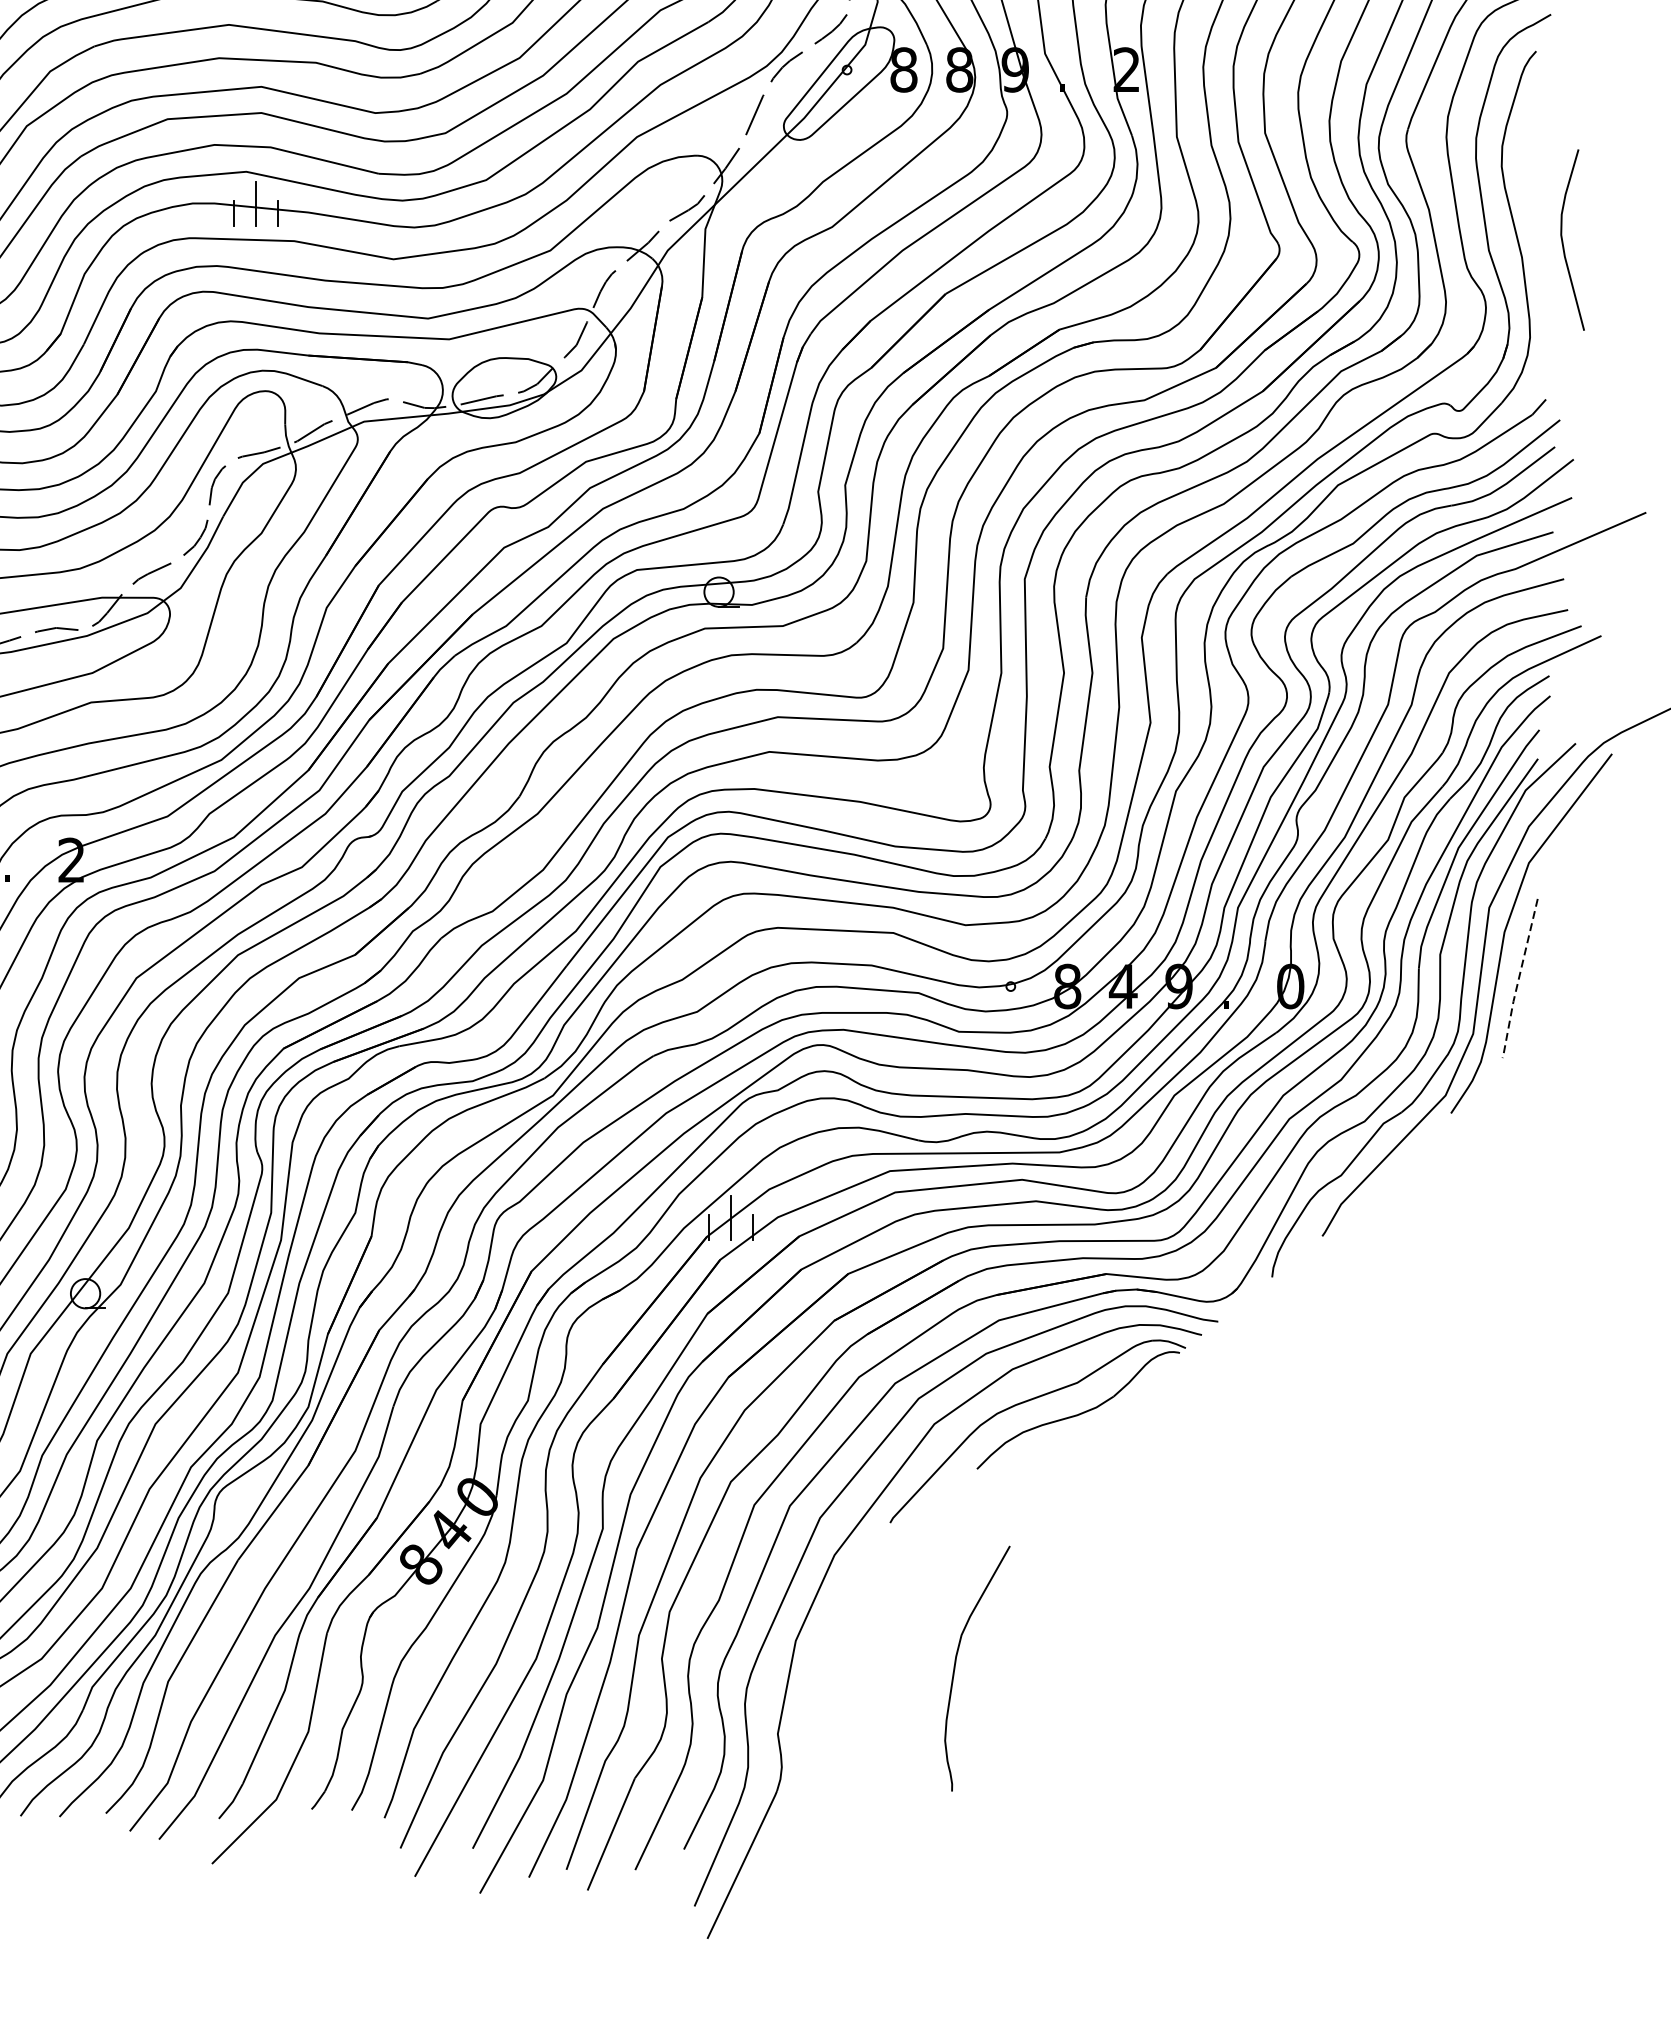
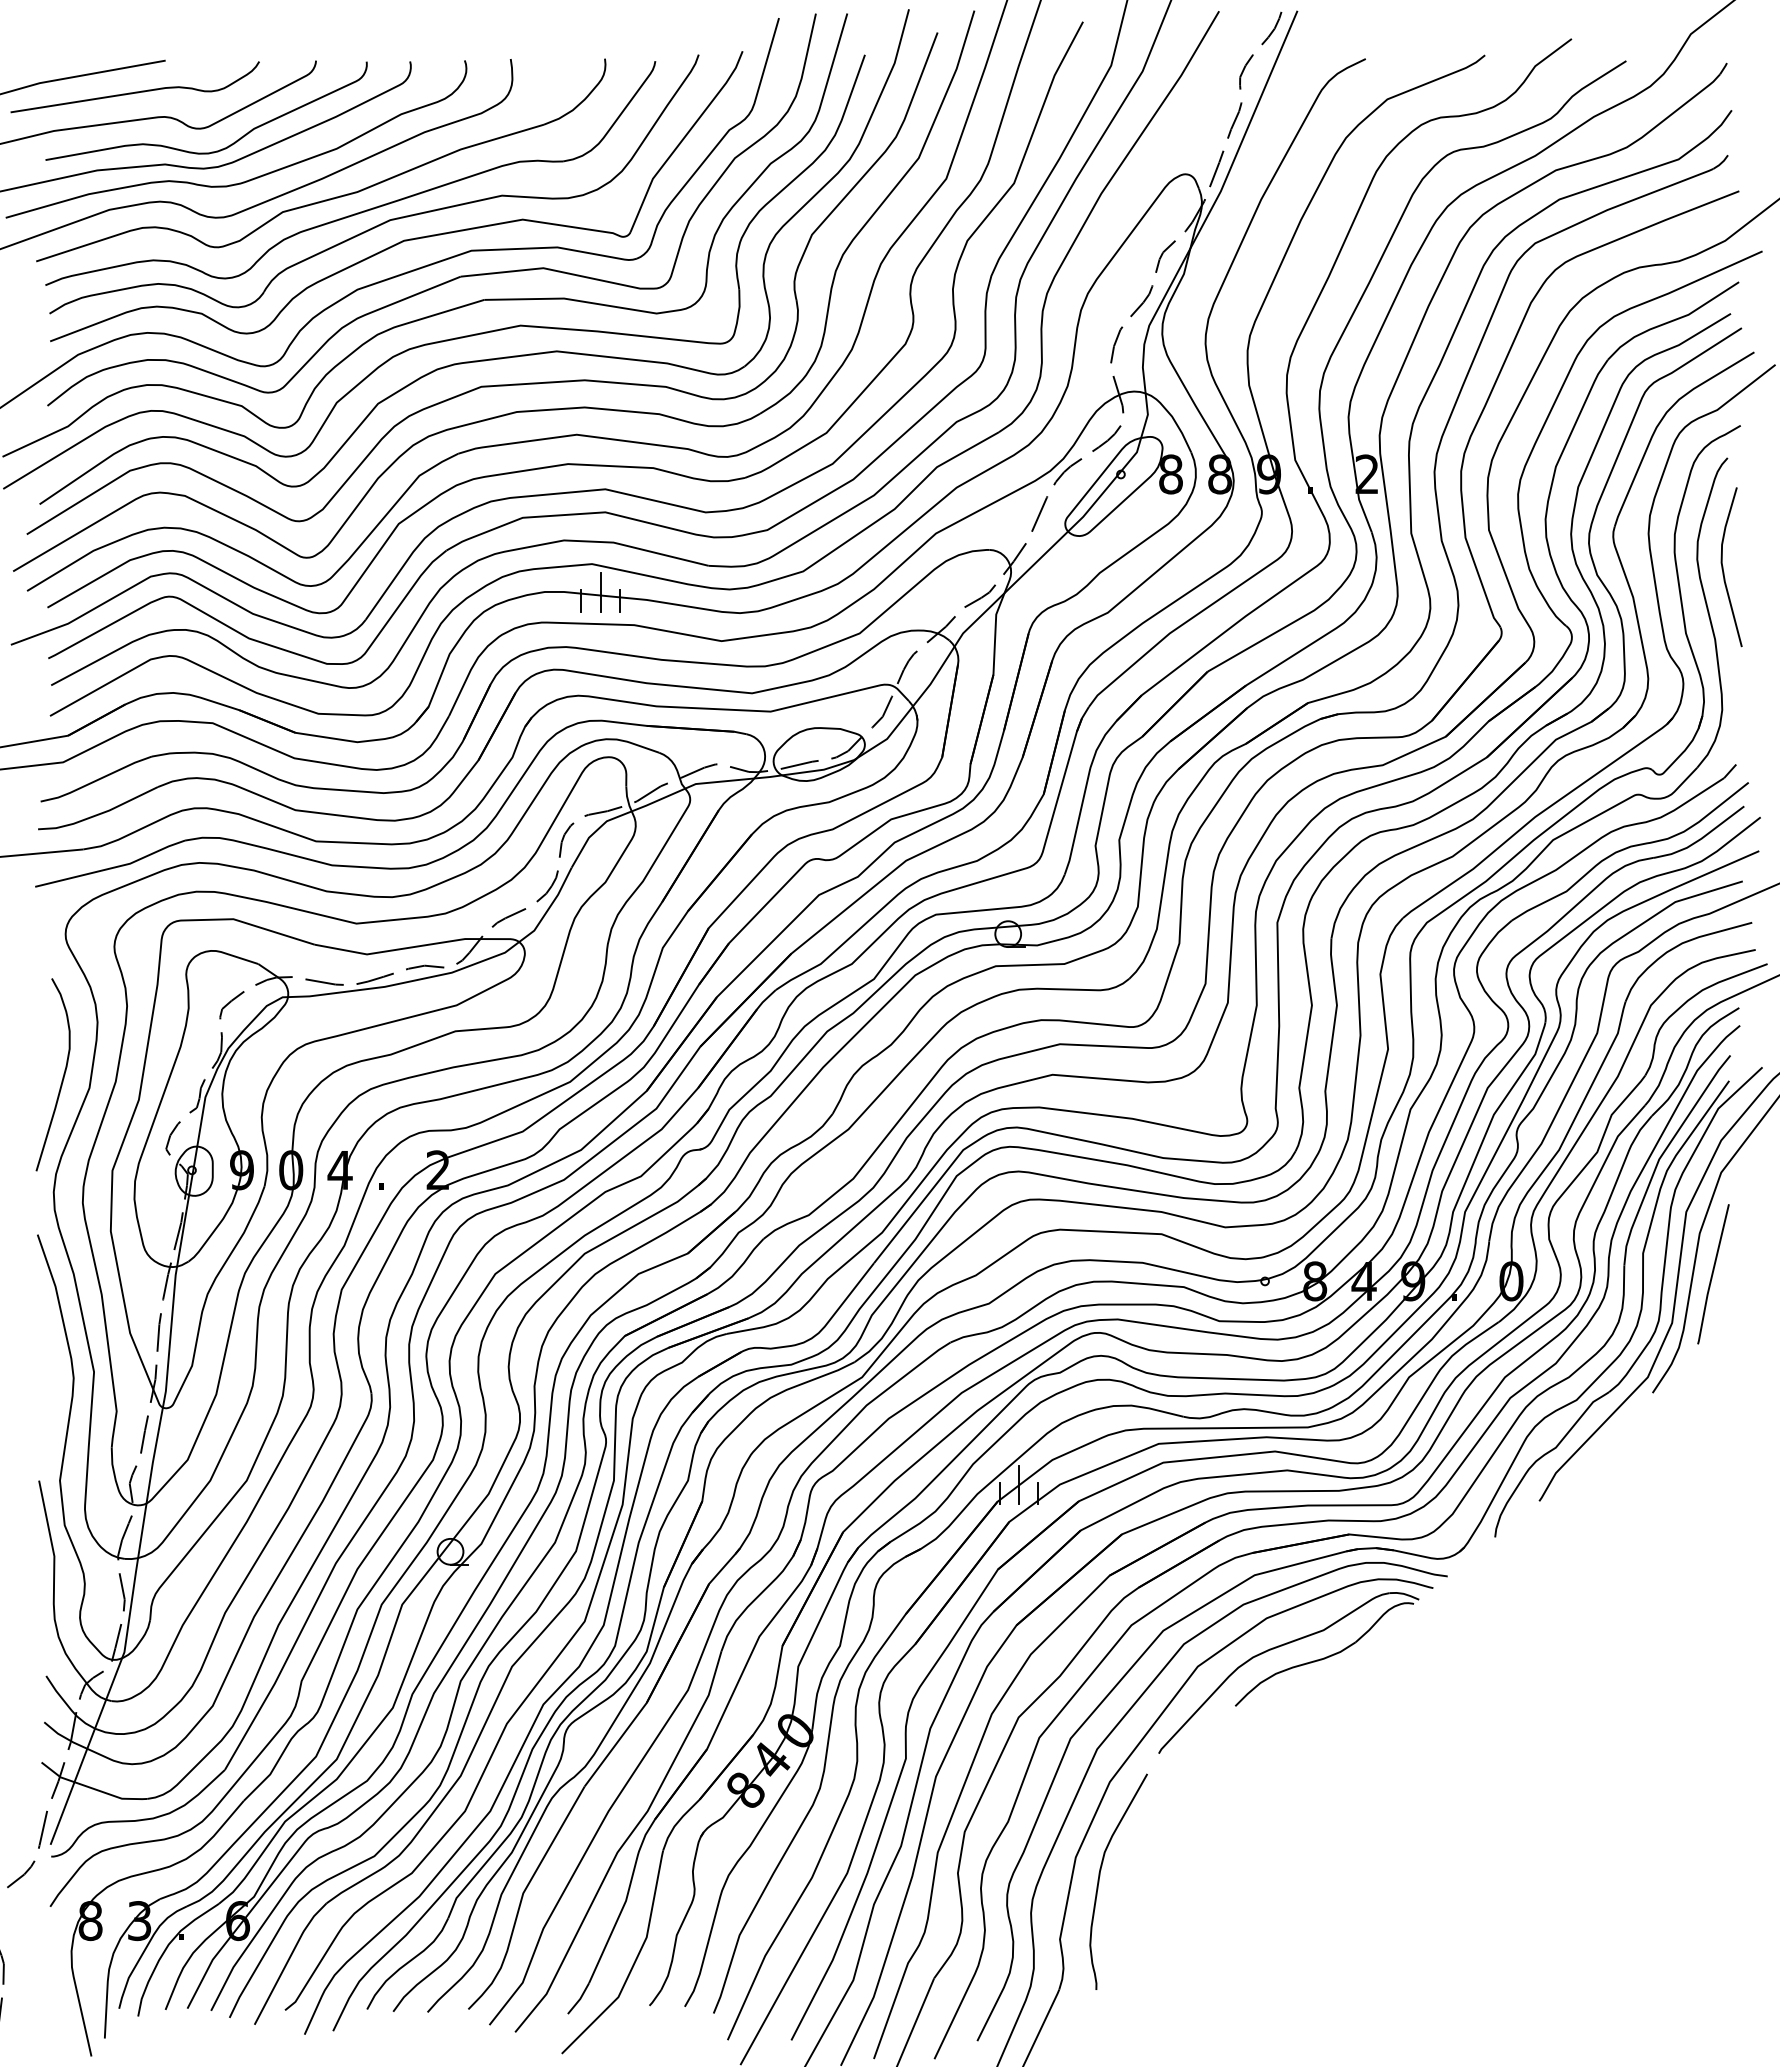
curve: (1563, 240) -> (1723, 567), moved
line: (1517, 981) -> (1711, 1276), dashed -> solid
curve: (956, 1662) -> (1100, 1876), moved

